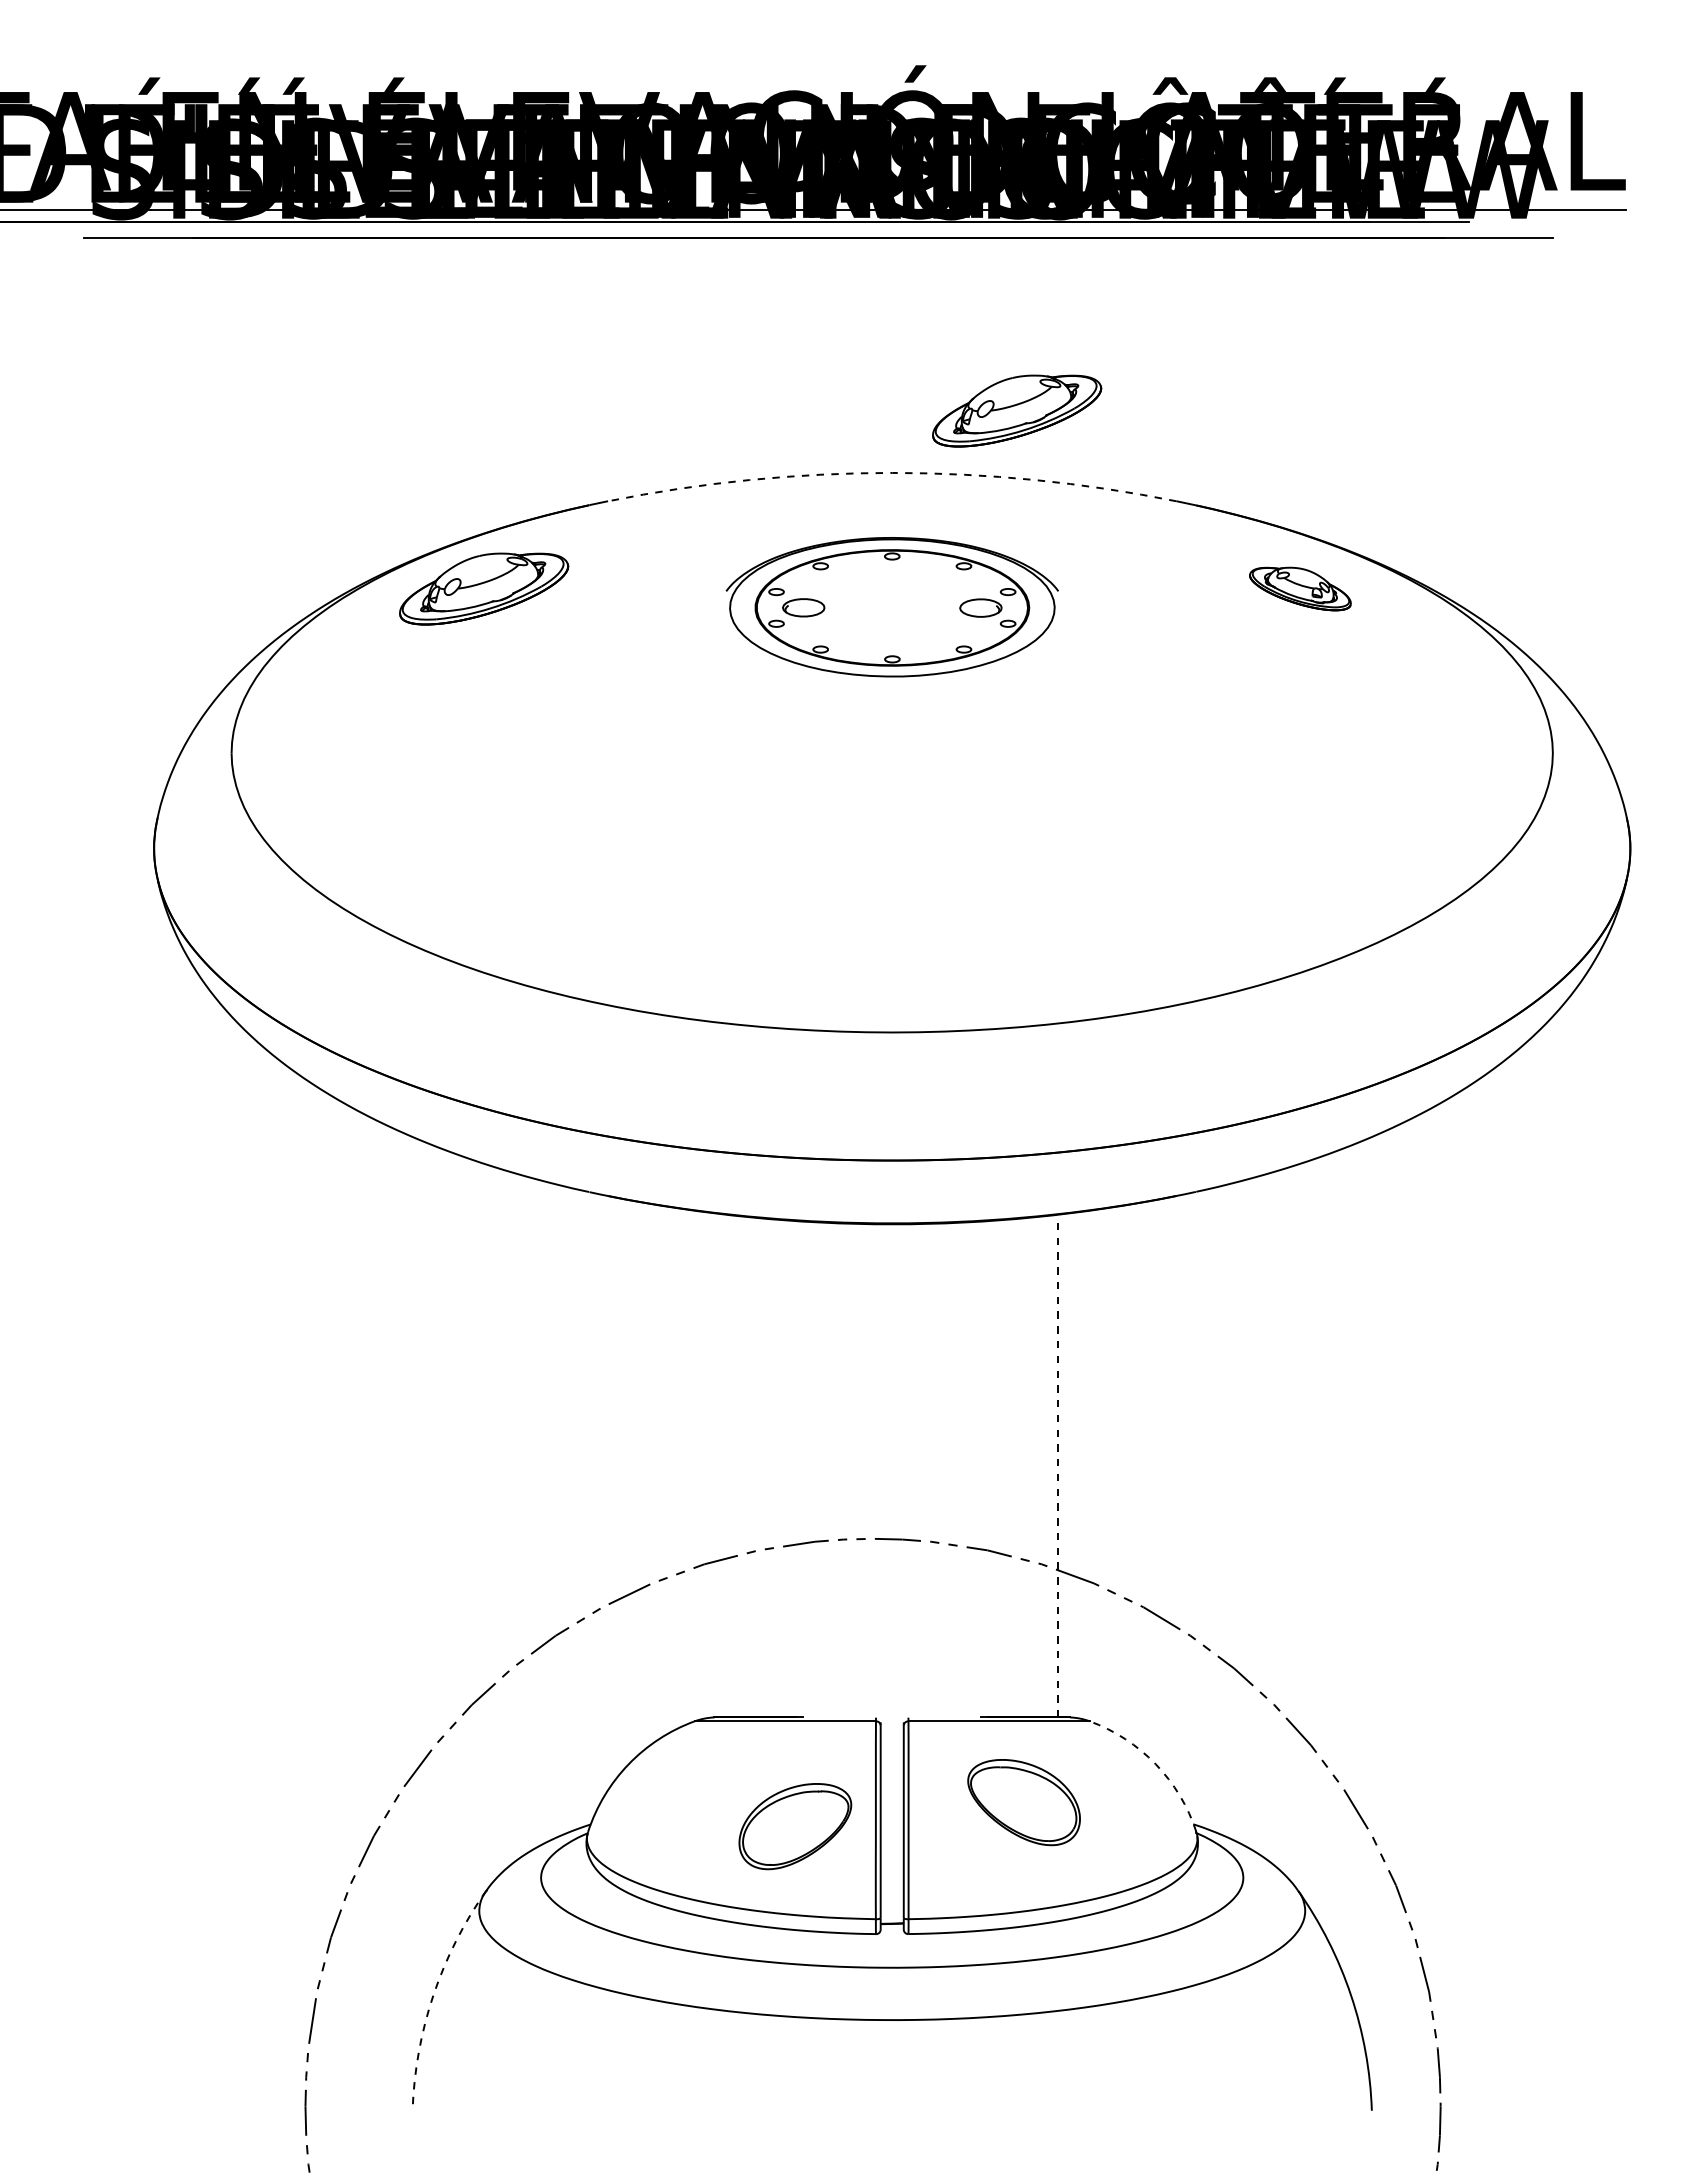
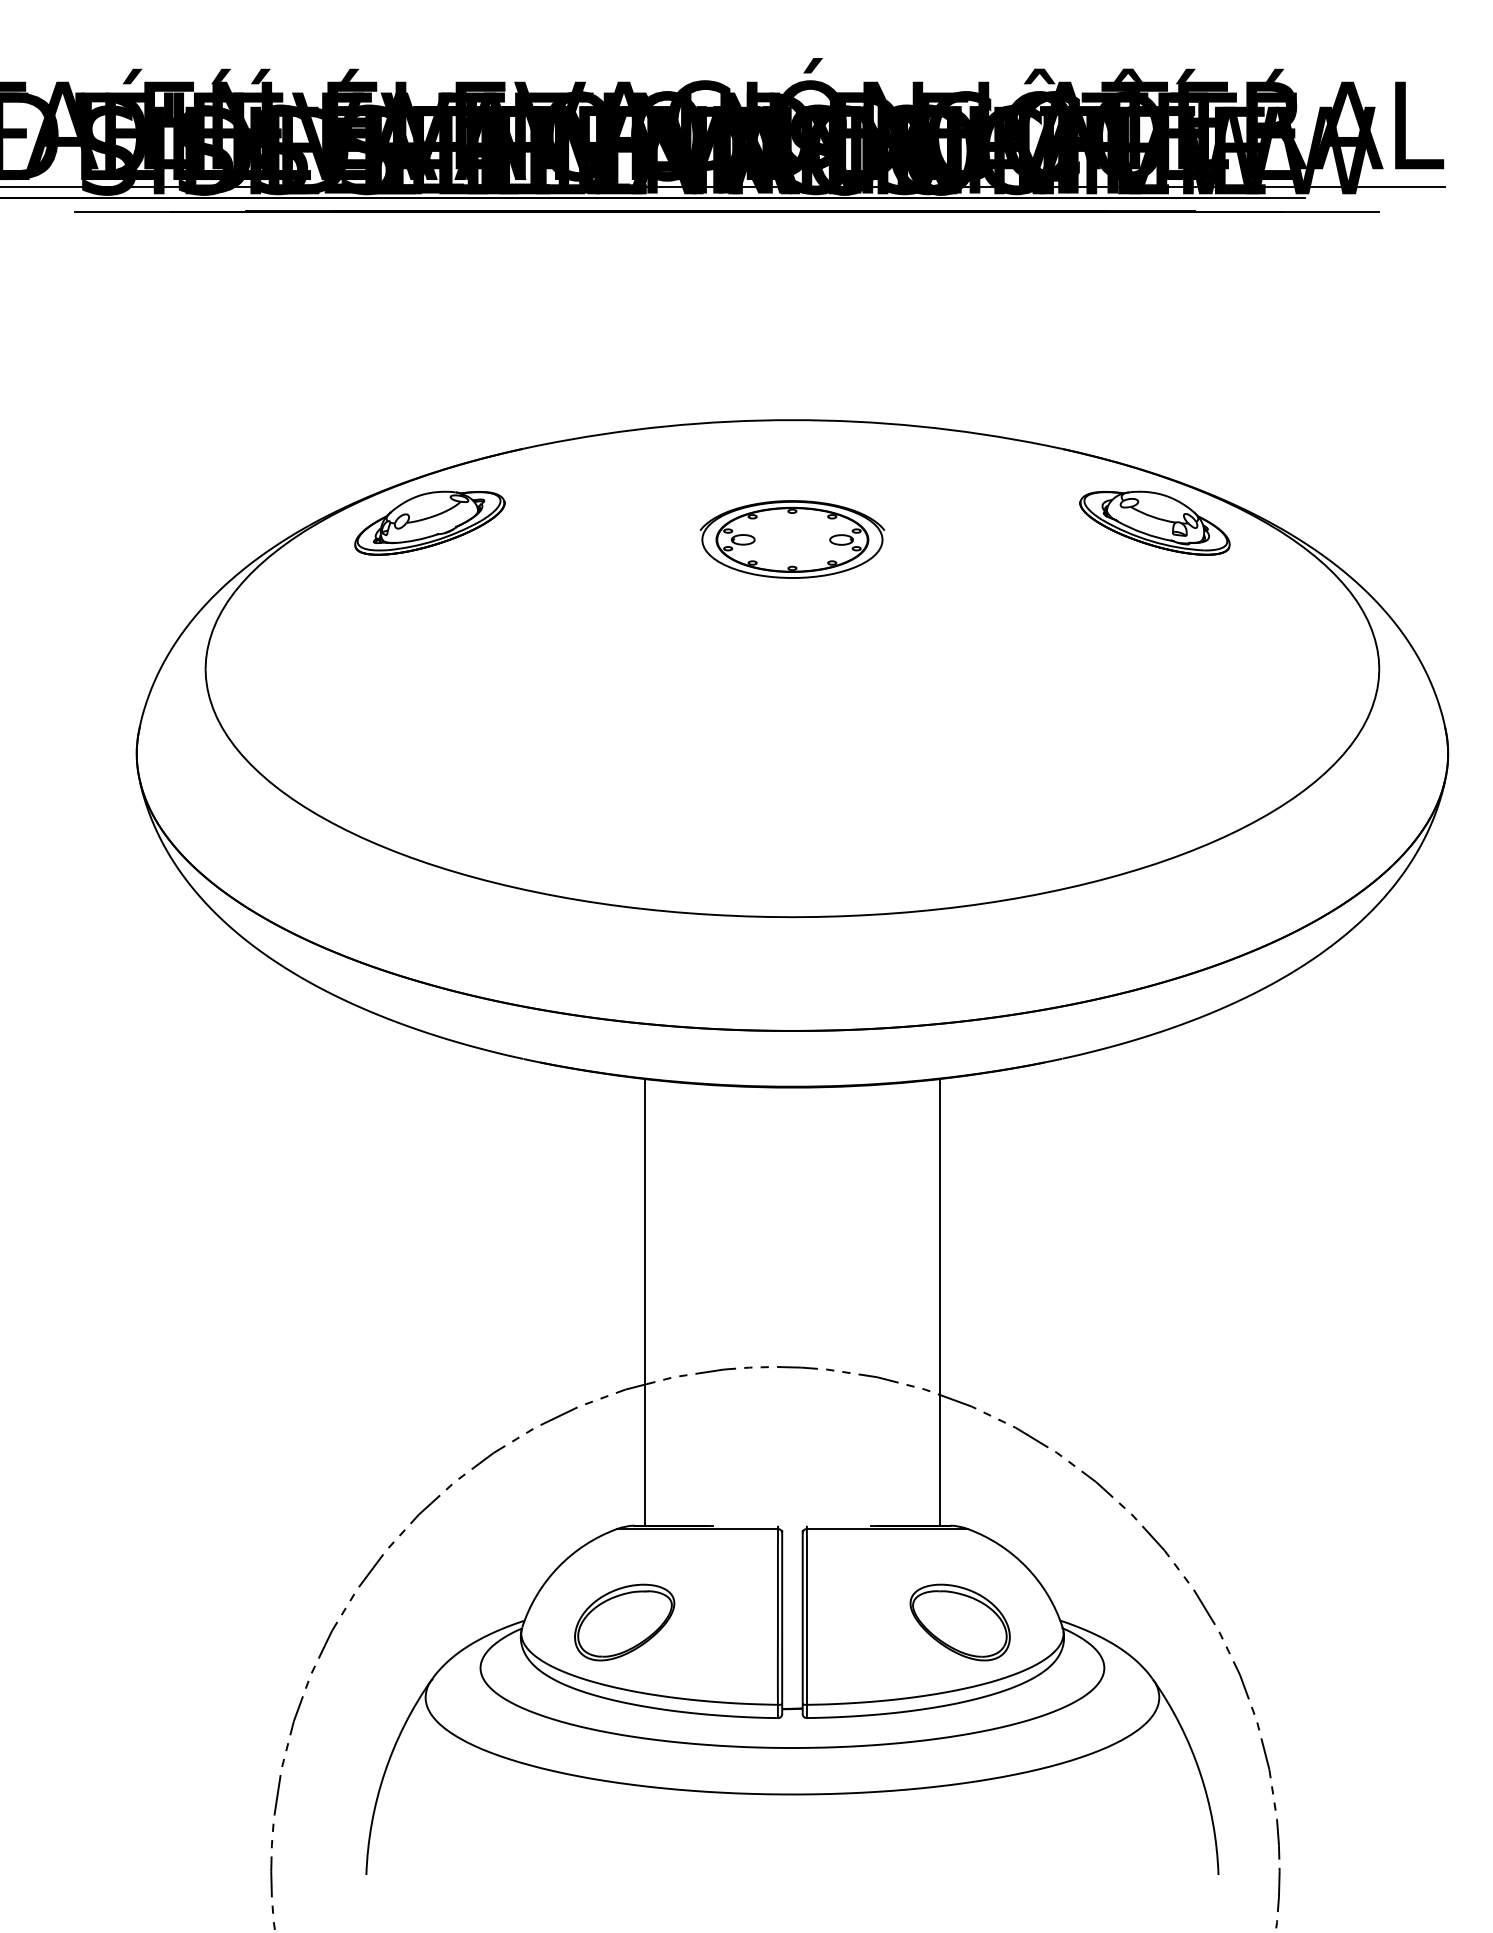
part: (1017, 410) -> (903, 364), removed
arc: (892, 472) -> (792, 419), dashed -> solid
part: (1300, 588) -> (1155, 522), size x1.67
part: (891, 607) -> (791, 539), size x0.62
line: (726, 1465) -> (645, 1301), added
line: (1058, 1465) -> (940, 1301), dashed -> solid
arc: (1155, 1764) -> (1026, 1567), dashed -> solid
part: (1023, 1802) -> (959, 1622), moved
part: (795, 1826) -> (624, 1622), moved
arc: (433, 1995) -> (384, 1772), dashed -> solid

